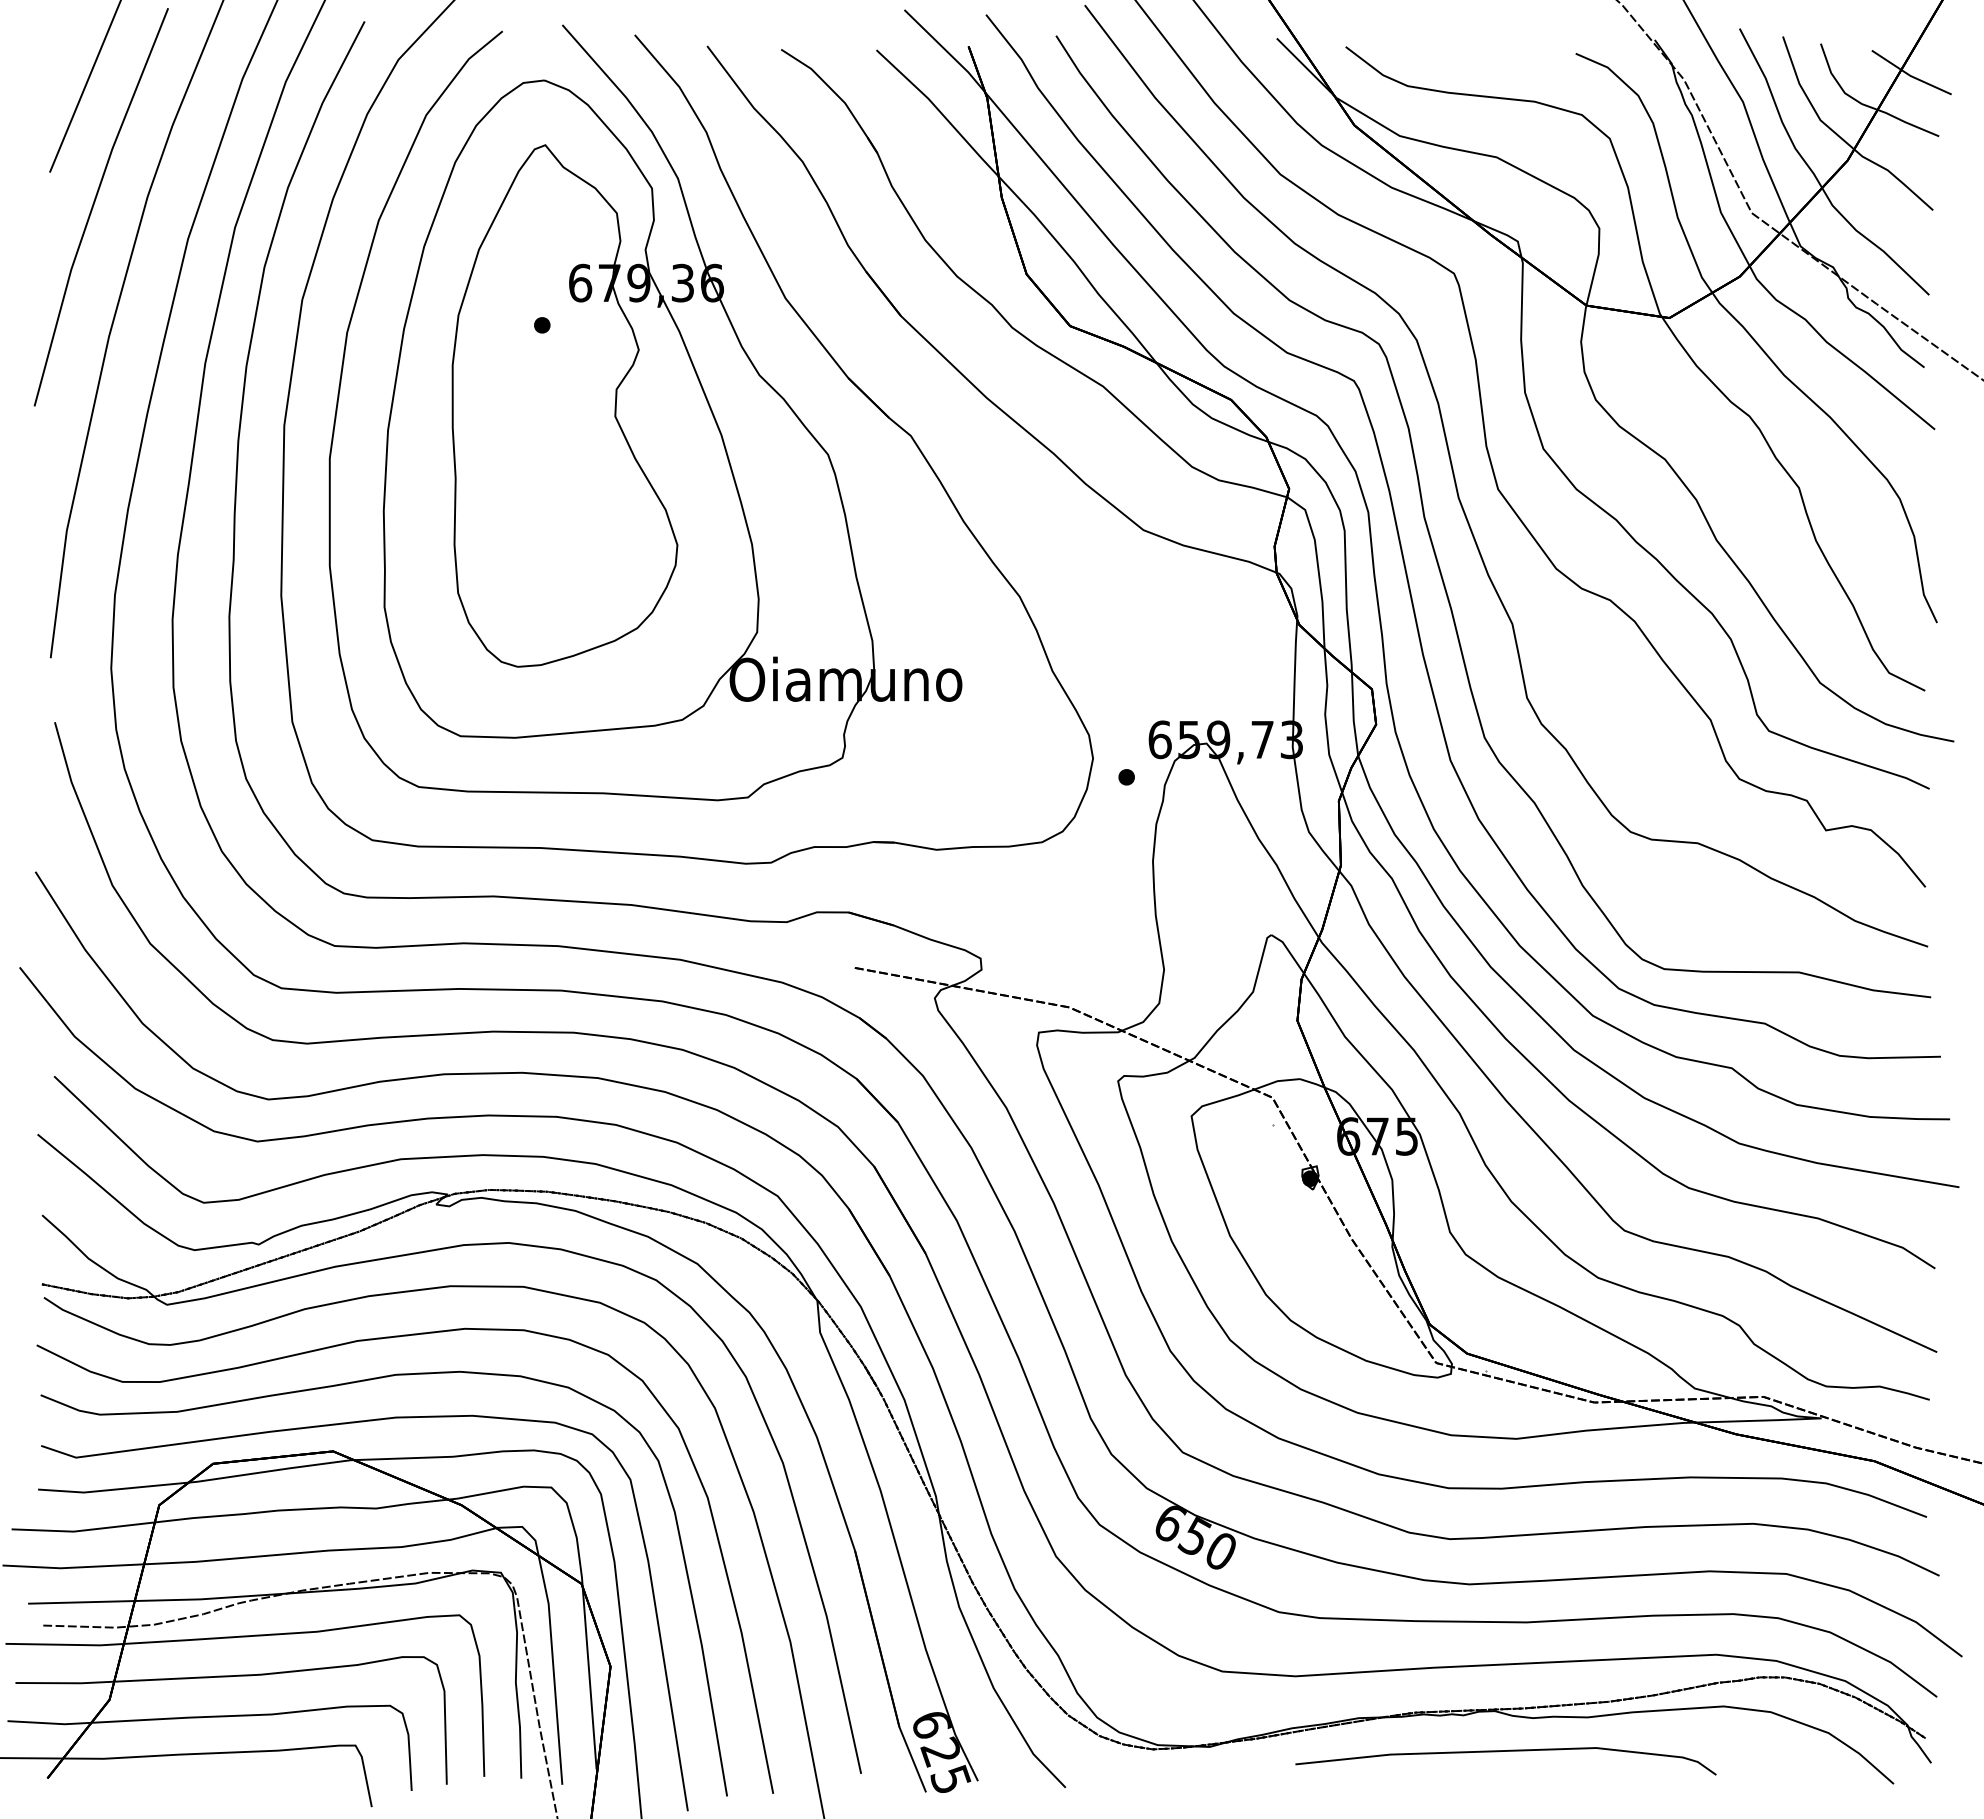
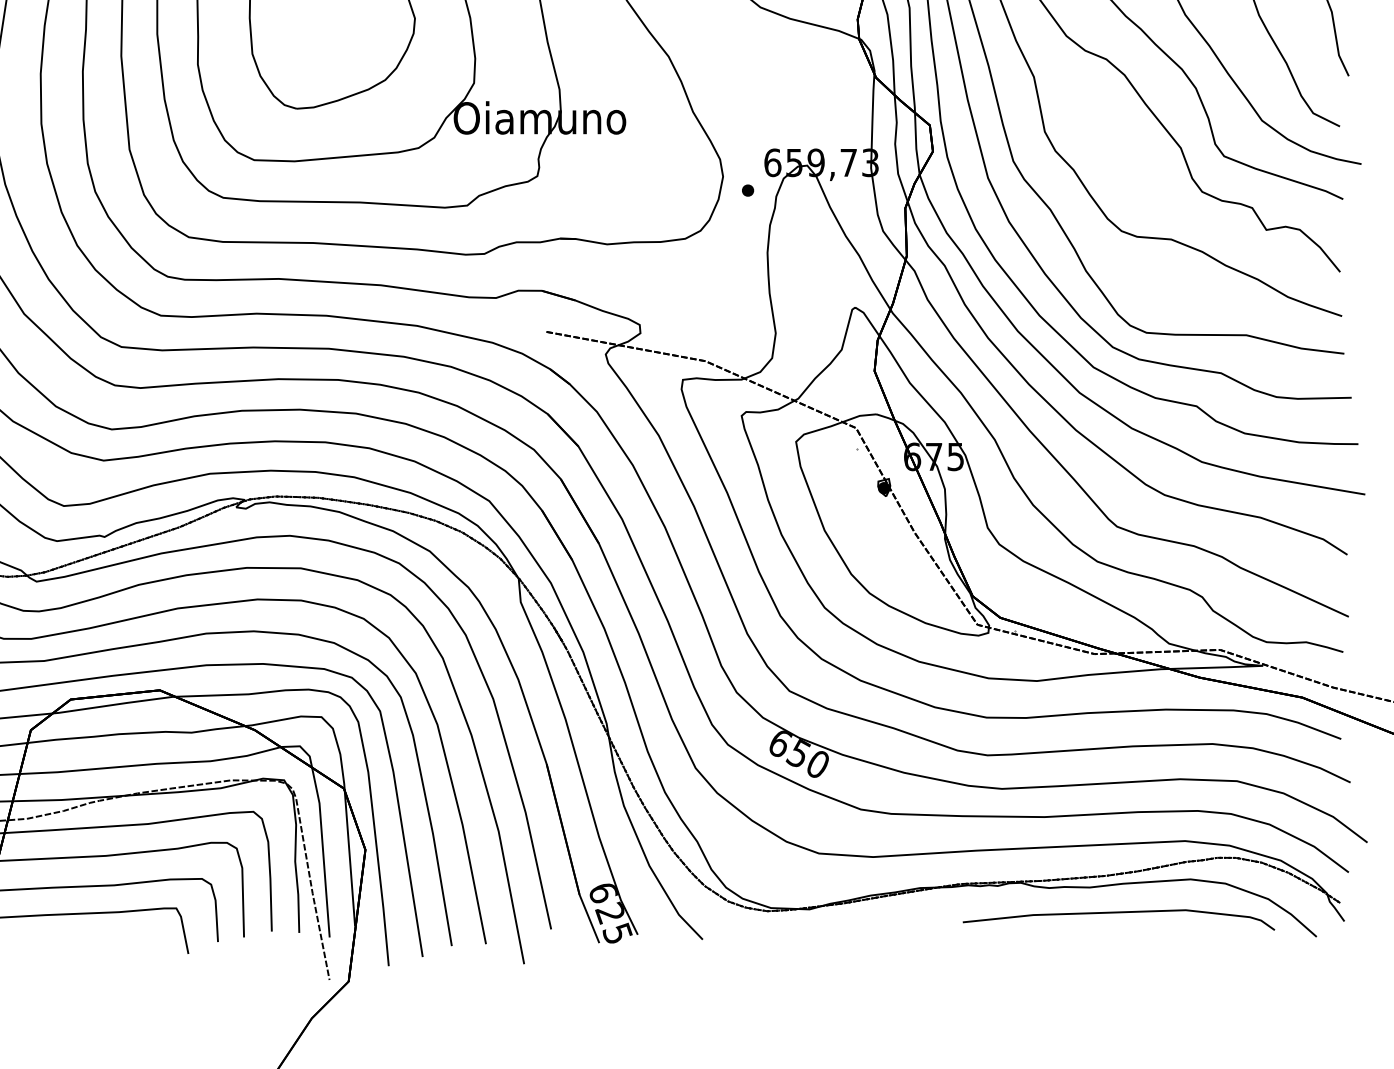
curve: (1505, 1751) -> (1118, 912), moved

